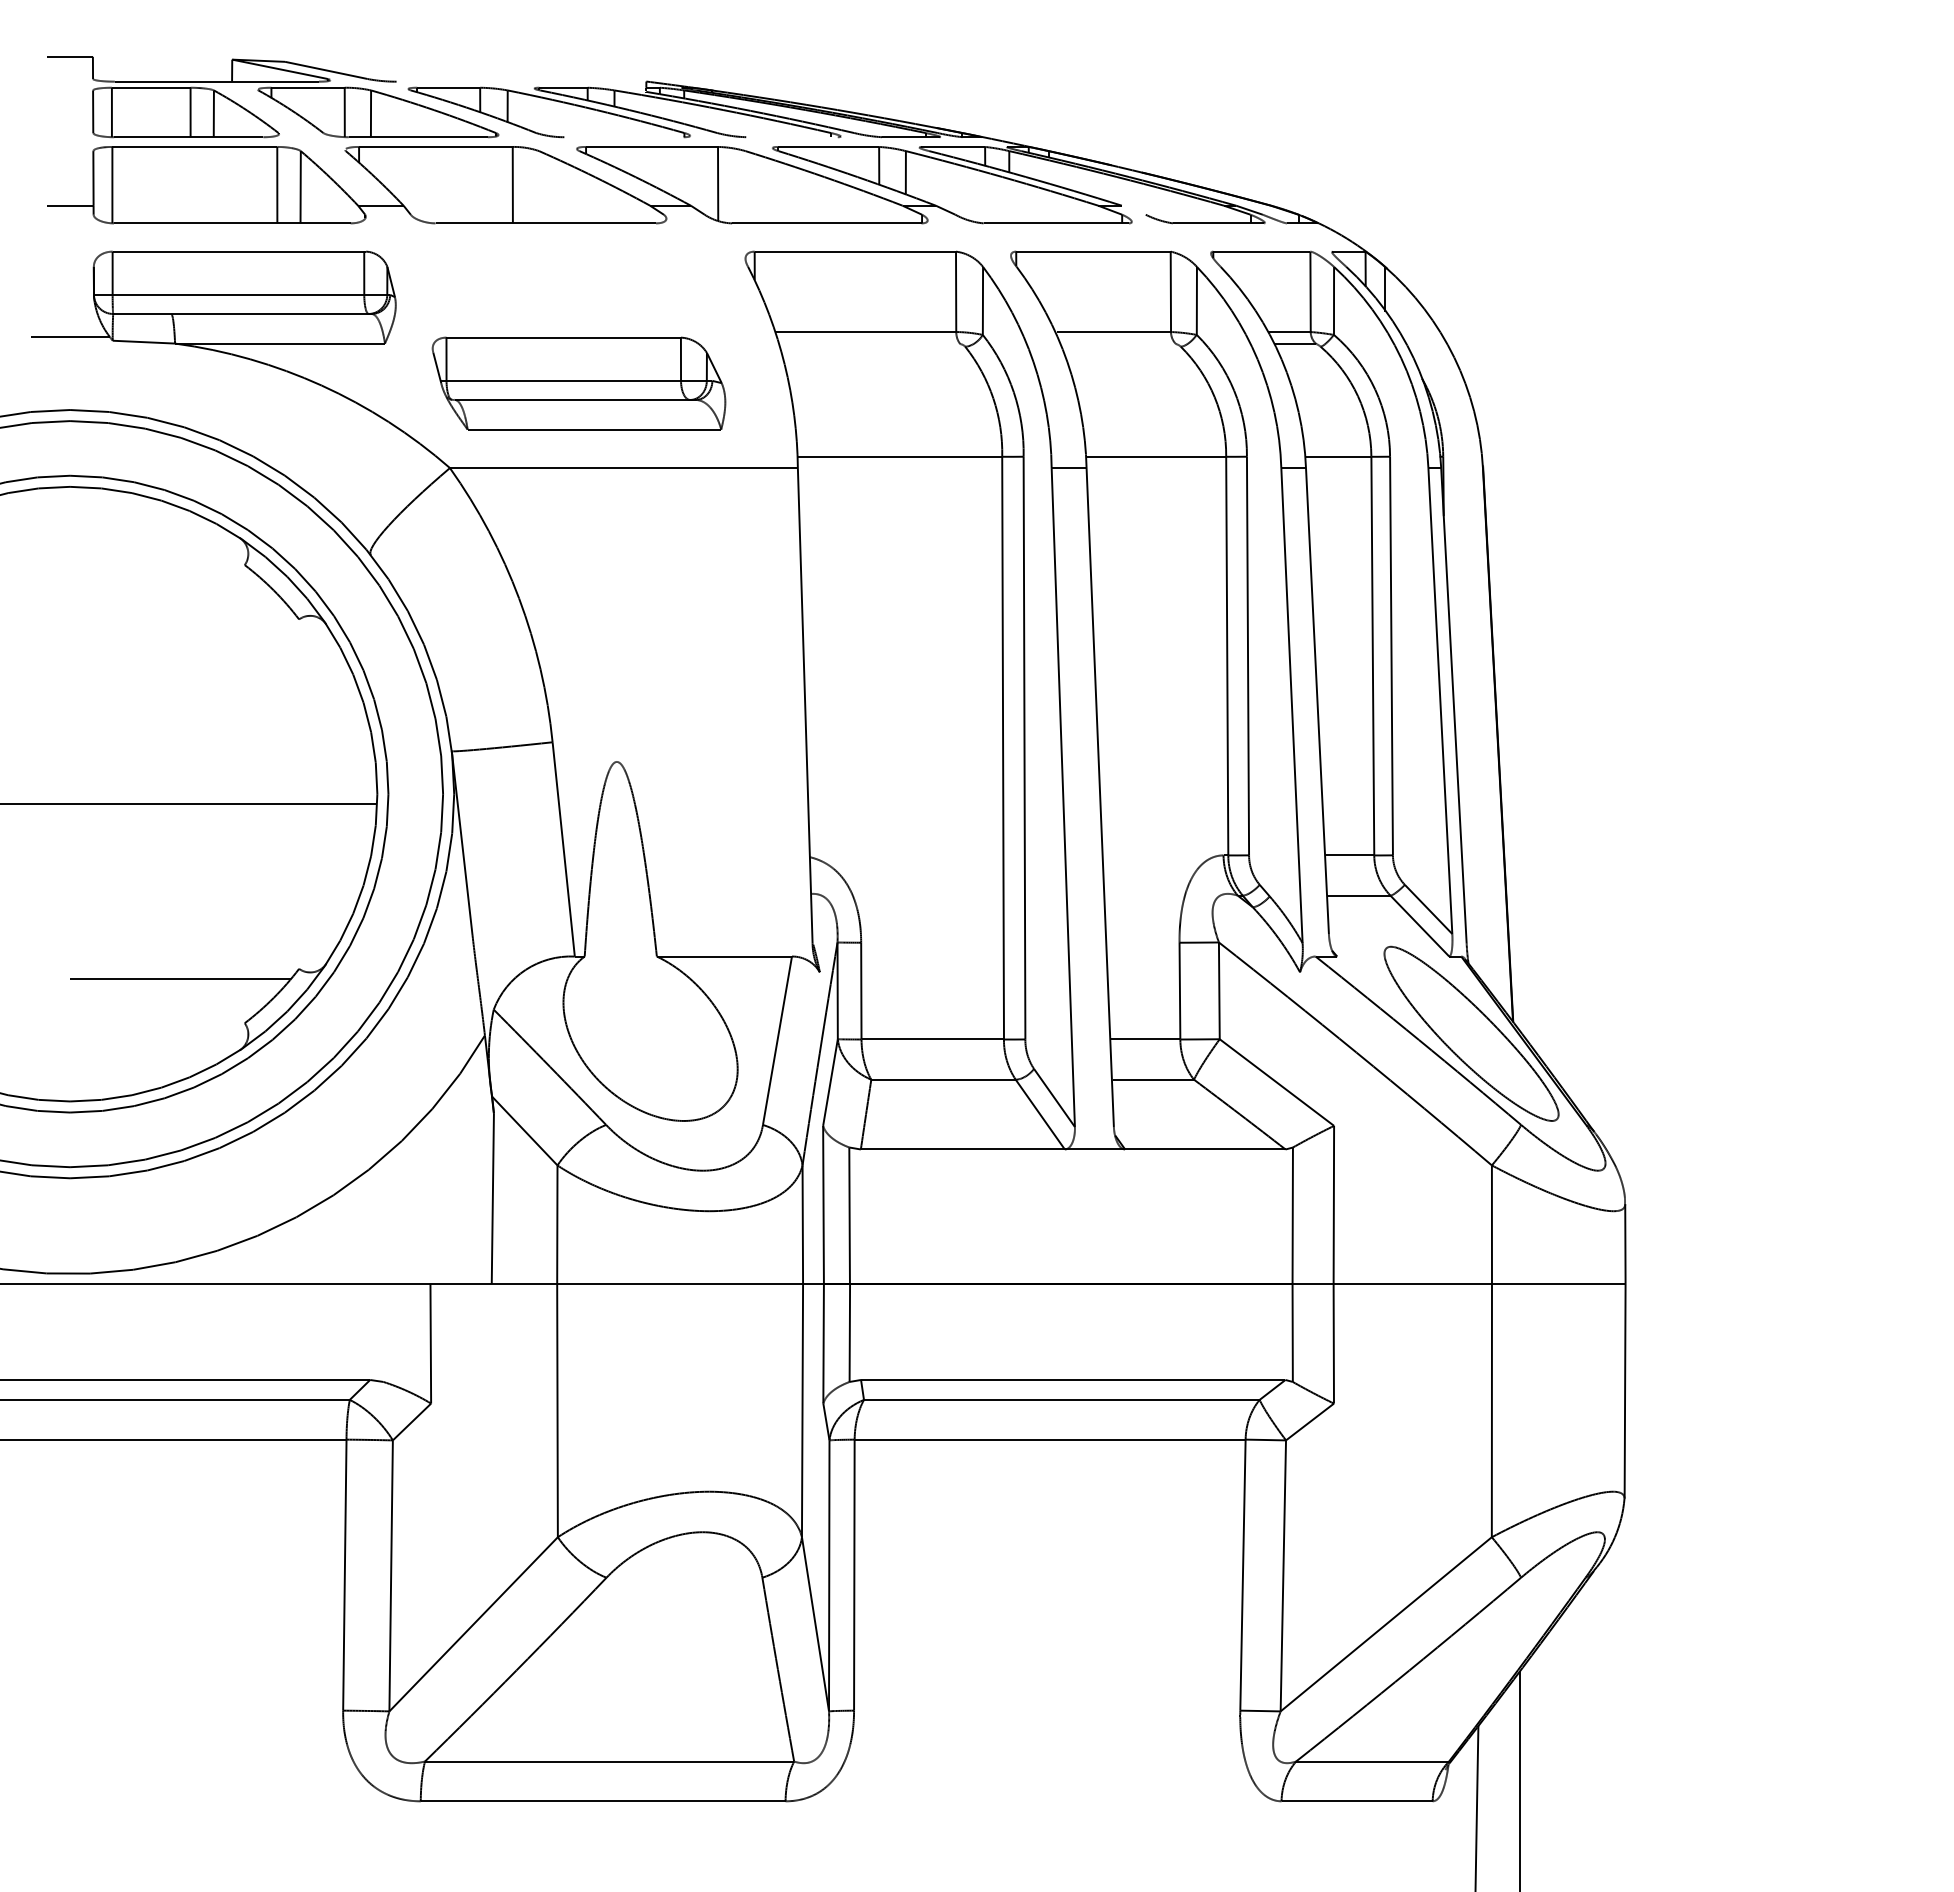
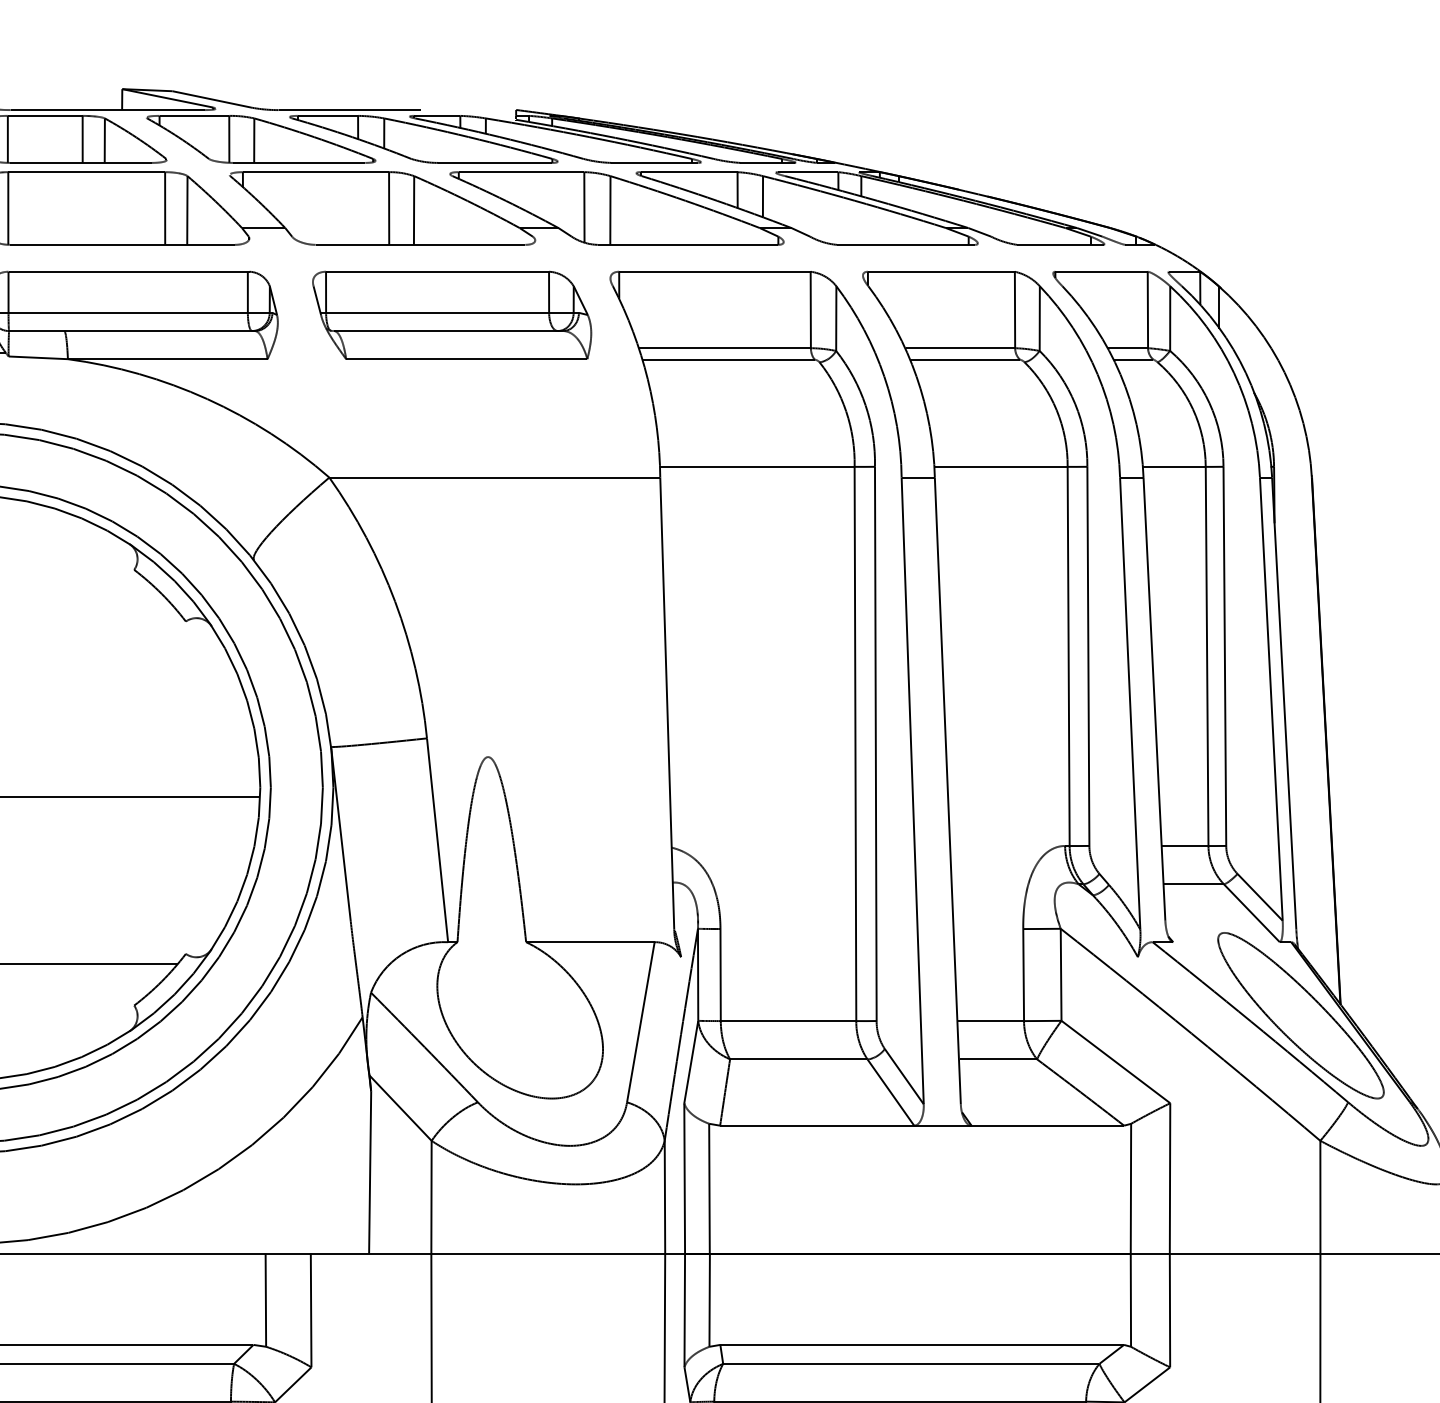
line: (471, 81) -> (349, 109), added
line: (623, 137) -> (494, 163), added
line: (791, 137) -> (654, 163), added
line: (538, 187) -> (413, 210), added
line: (745, 187) -> (610, 210), added
line: (1133, 209) -> (979, 231), added
line: (869, 344) -> (728, 360), added
line: (1118, 344) -> (965, 360), added
part: (578, 383) -> (451, 315), moved
line: (382, 1332) -> (265, 1299), added

